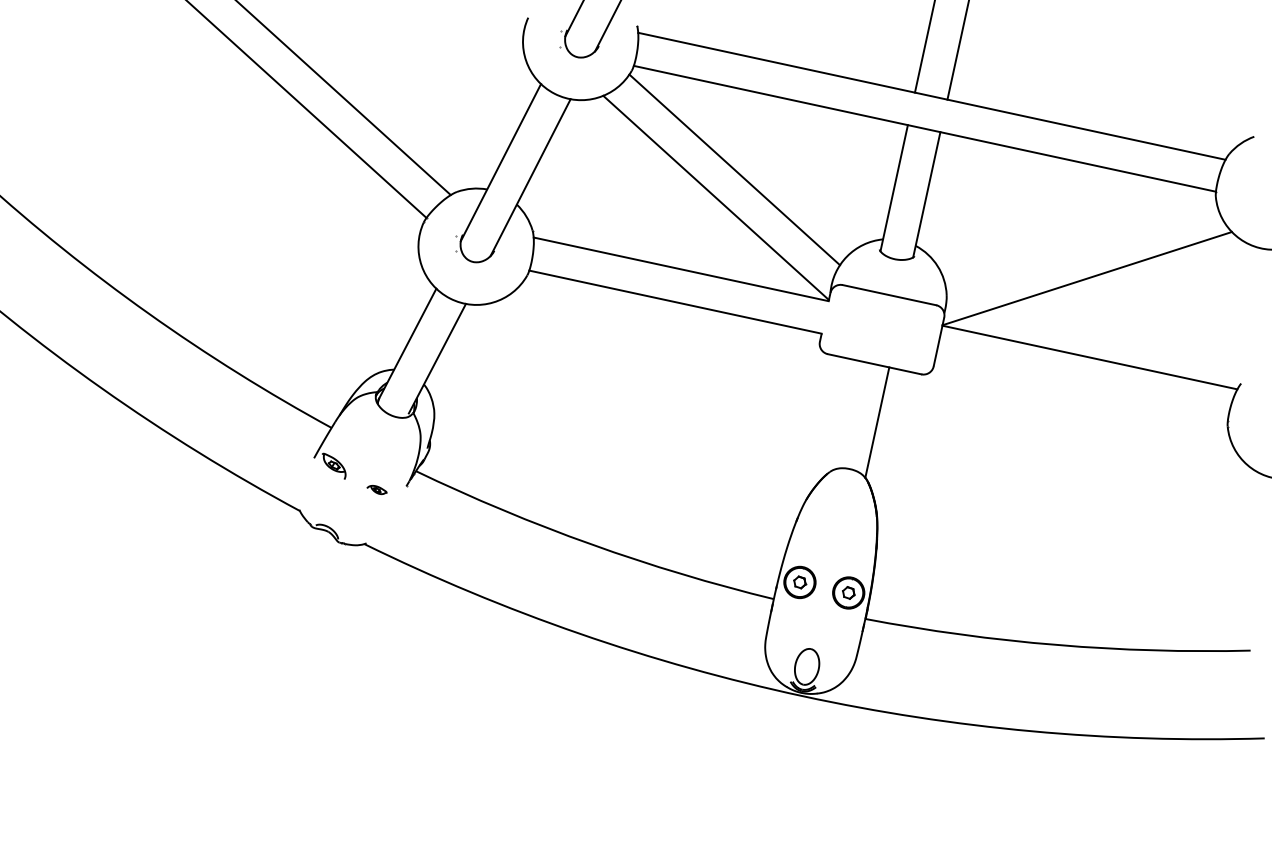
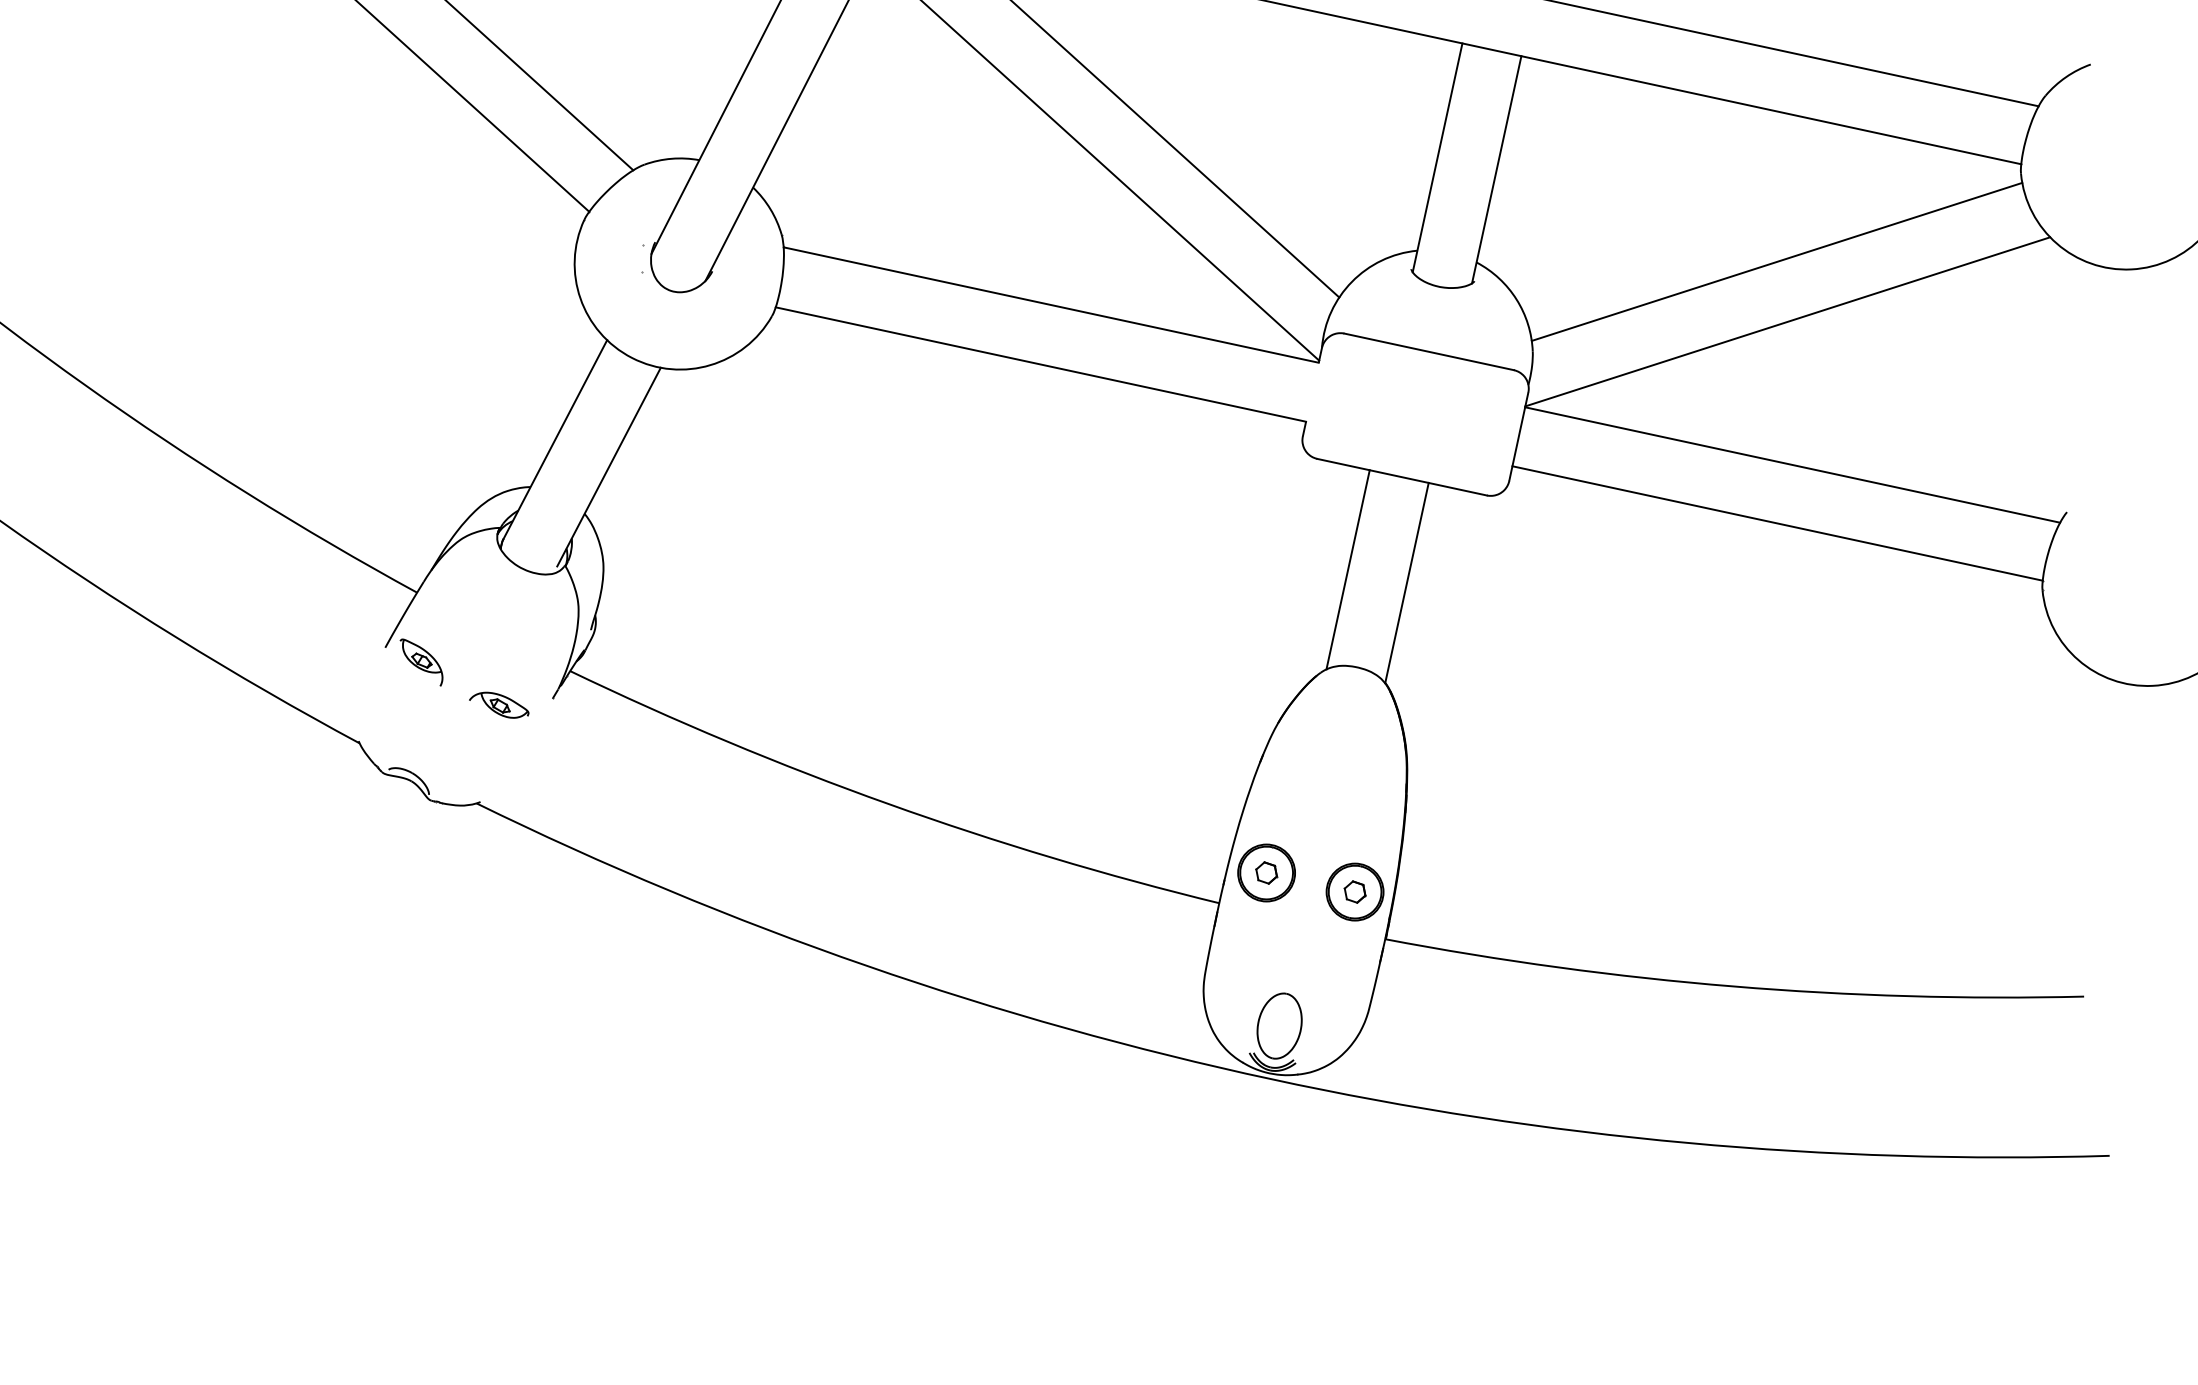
line: (1081, 245) -> (1777, 261), added
line: (1081, 389) -> (1777, 522), added
line: (844, 415) -> (1347, 570), added
part: (376, 489) -> (498, 704), size x1.67

